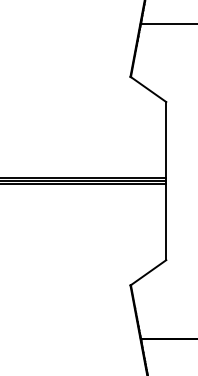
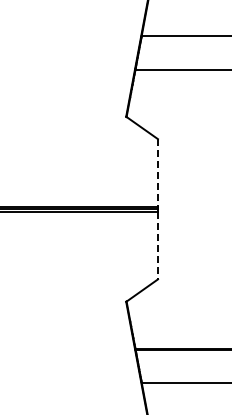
line: (165, 139) -> (157, 172), solid -> dashed
line: (165, 221) -> (157, 245), solid -> dashed

